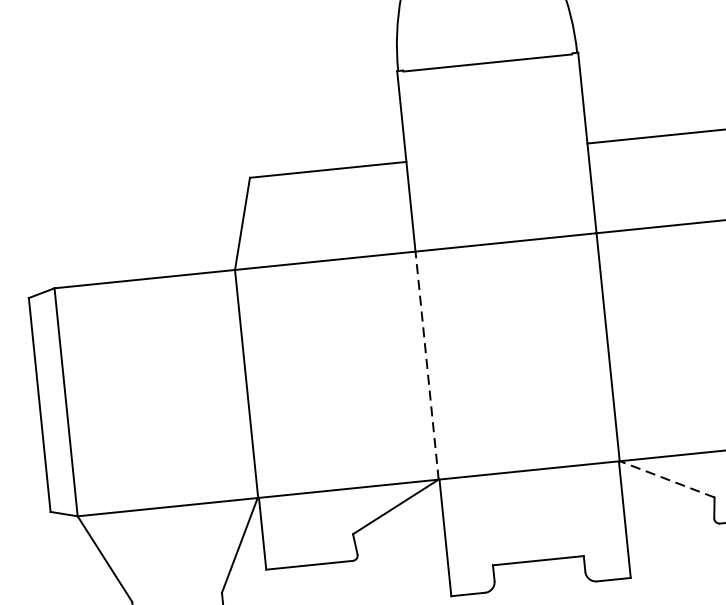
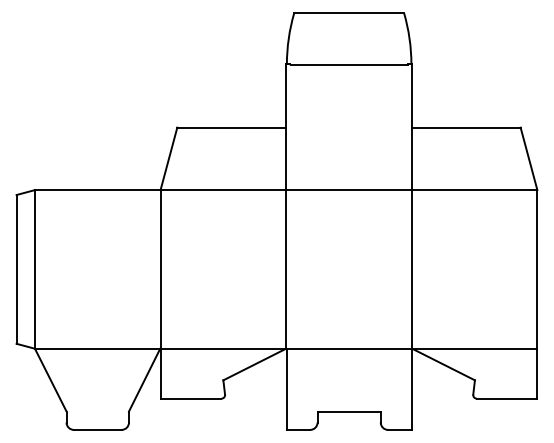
line: (427, 364) -> (286, 268), dashed -> solid
line: (667, 479) -> (443, 364), dashed -> solid

